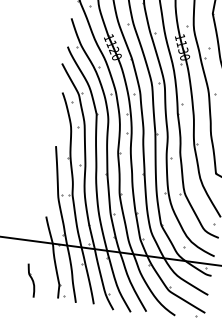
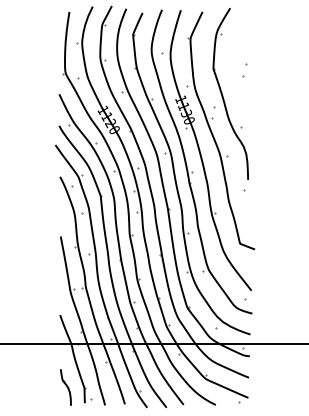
part: (30, 280) -> (65, 387), moved

